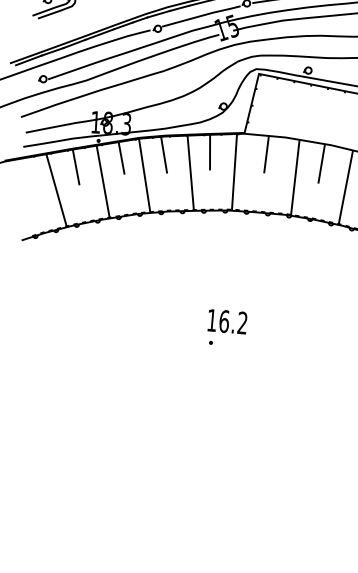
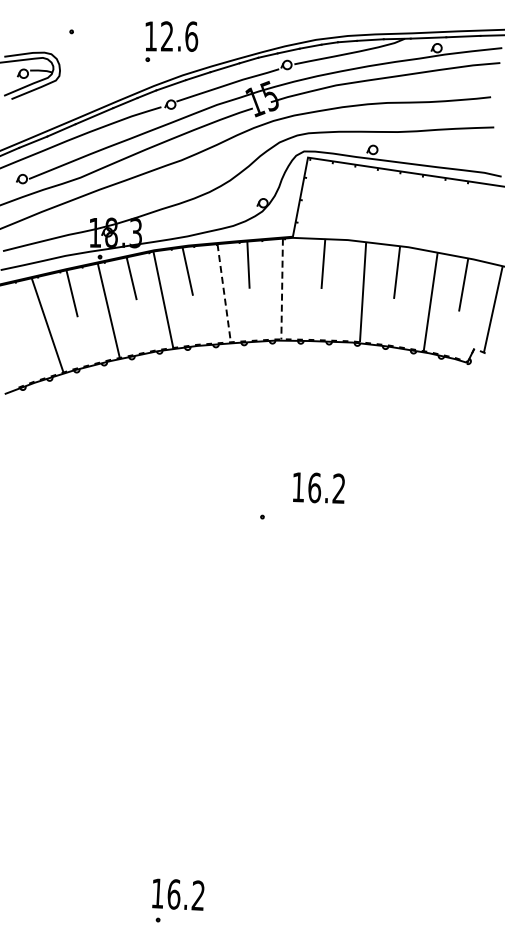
line: (234, 172) -> (282, 289), solid -> dashed
line: (190, 173) -> (224, 293), solid -> dashed
text: (227, 321) -> (318, 487), moved

